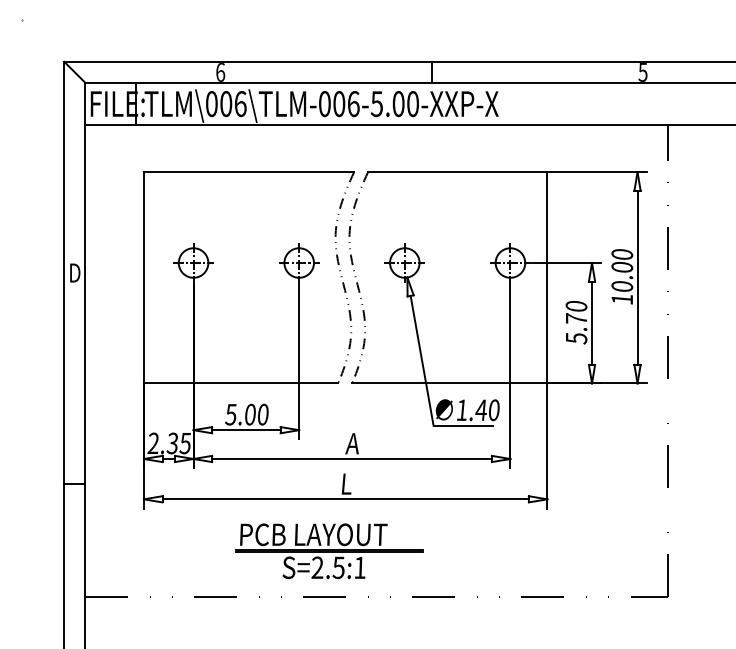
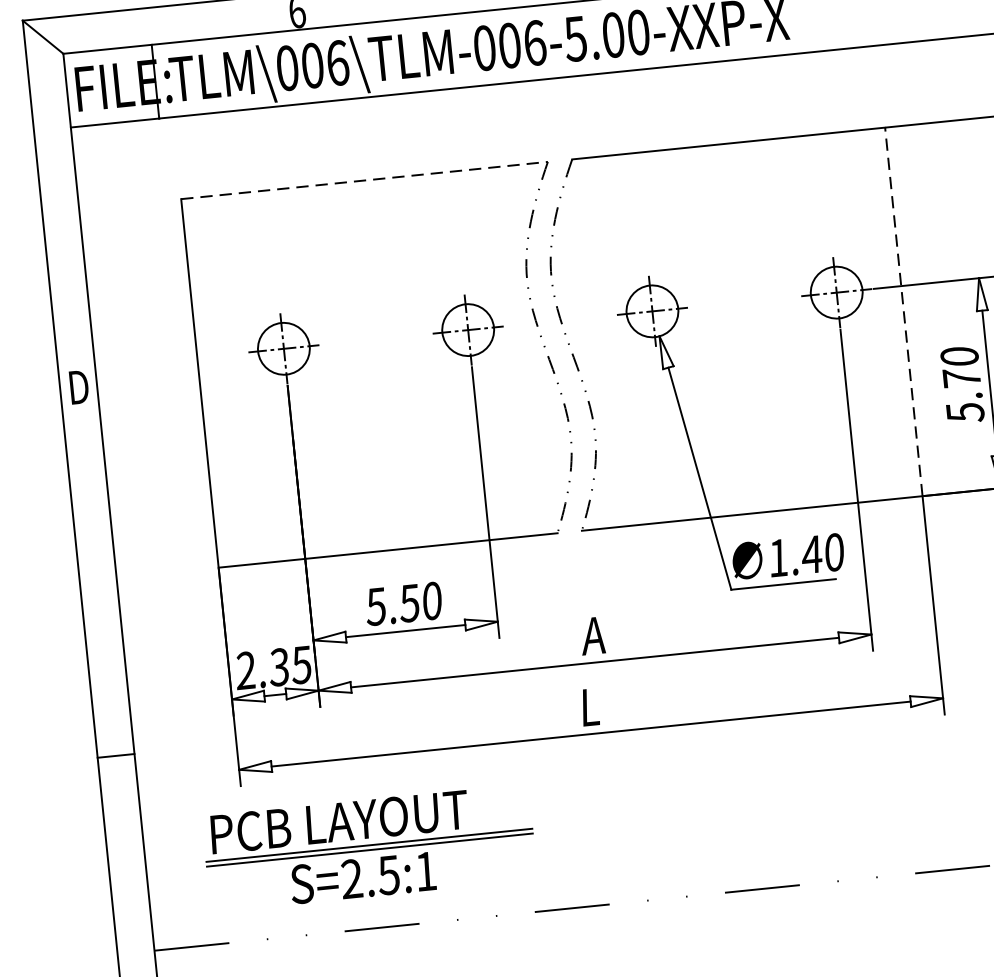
line: (249, 172) -> (365, 180), solid -> dashed
line: (547, 277) -> (903, 311), solid -> dashed
text: (249, 414) -> (408, 603), 5.00 -> 5.50
part: (329, 551) -> (369, 848), moved

